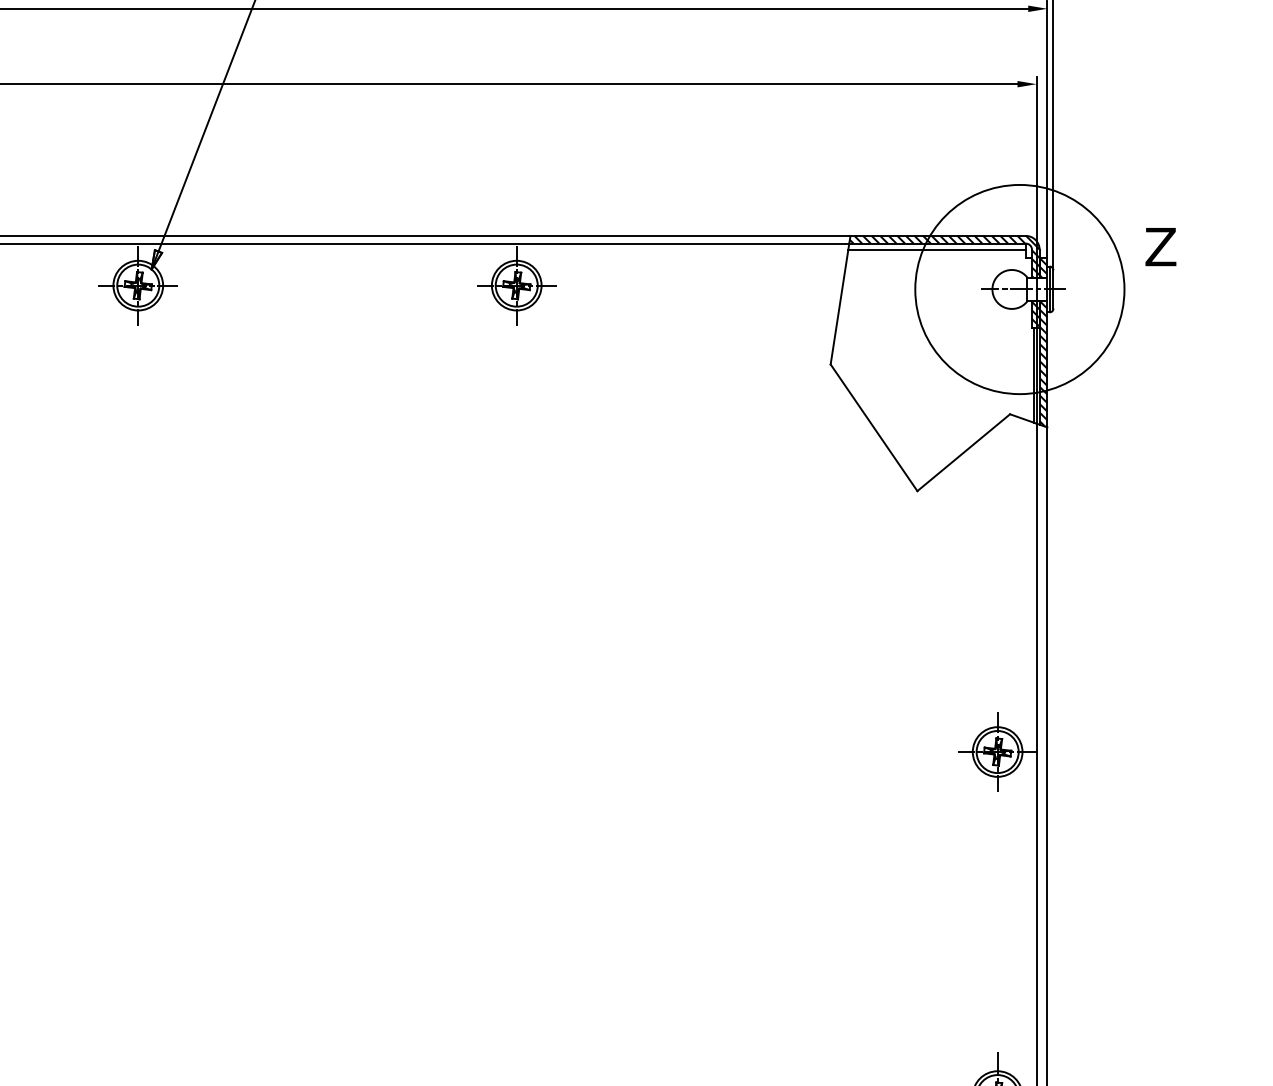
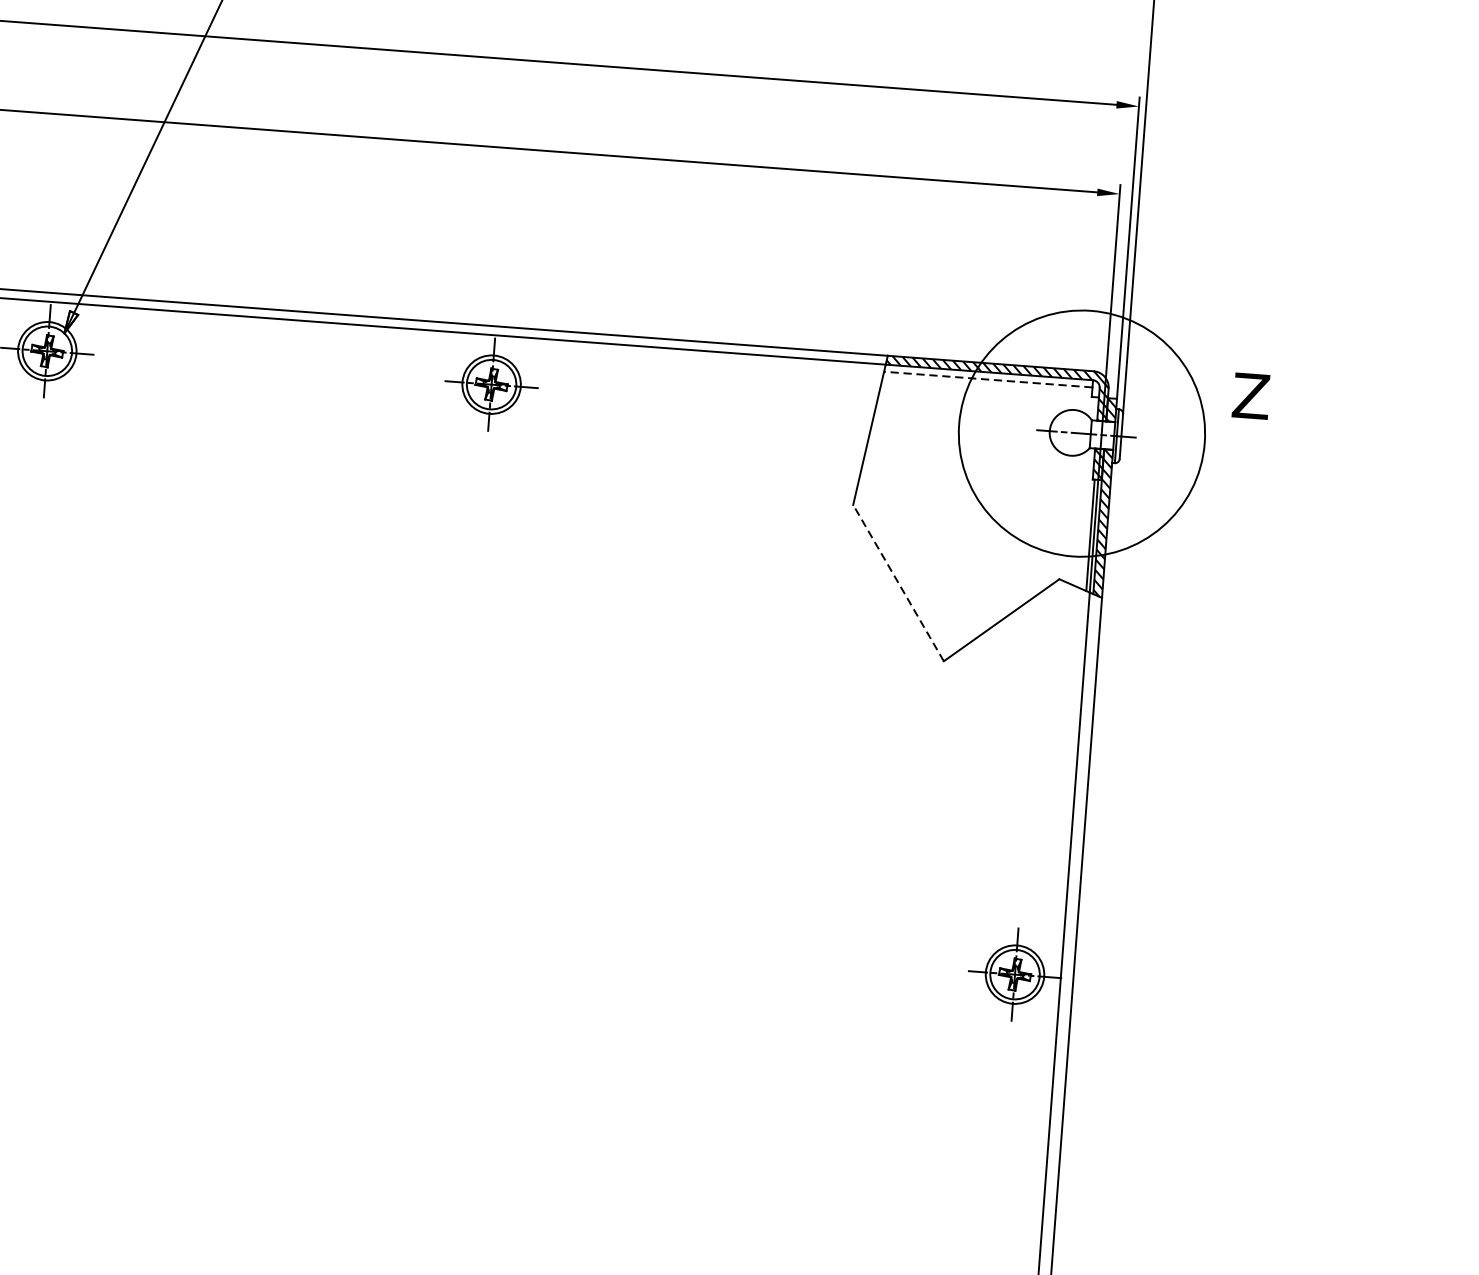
line: (937, 249) -> (988, 379), solid -> dashed
line: (874, 427) -> (899, 582), solid -> dashed

